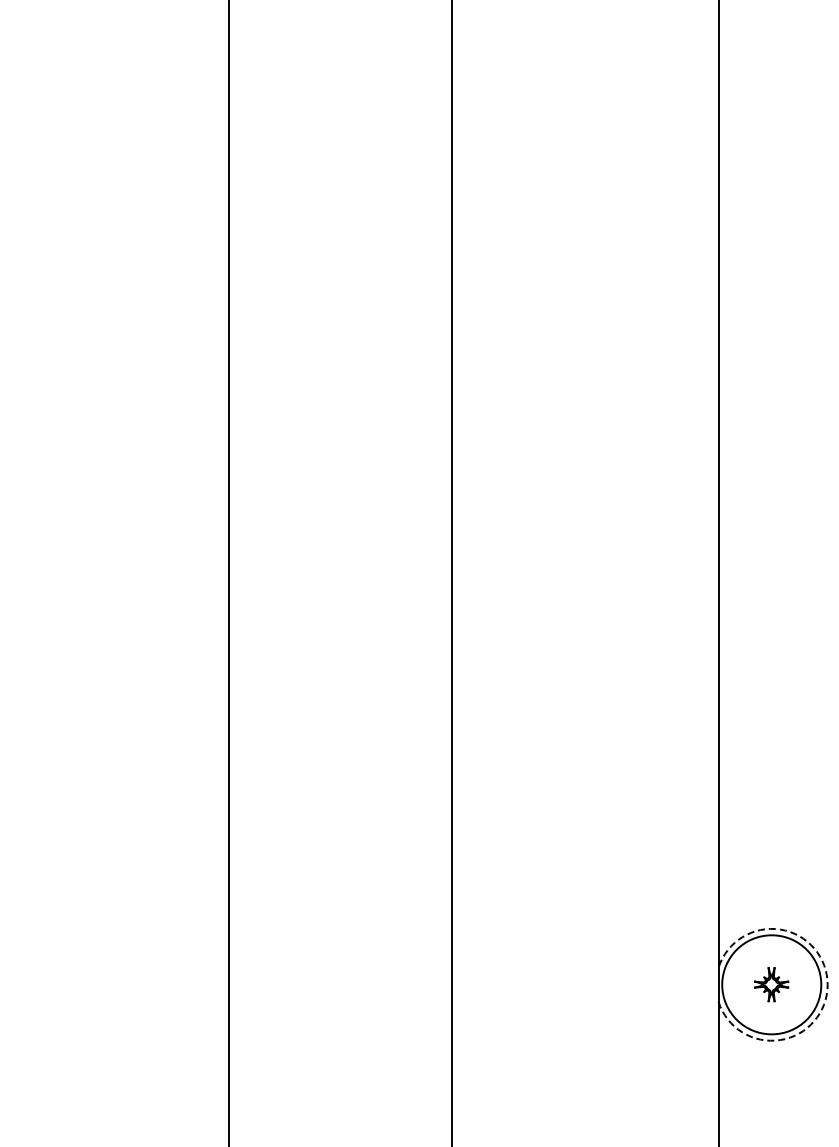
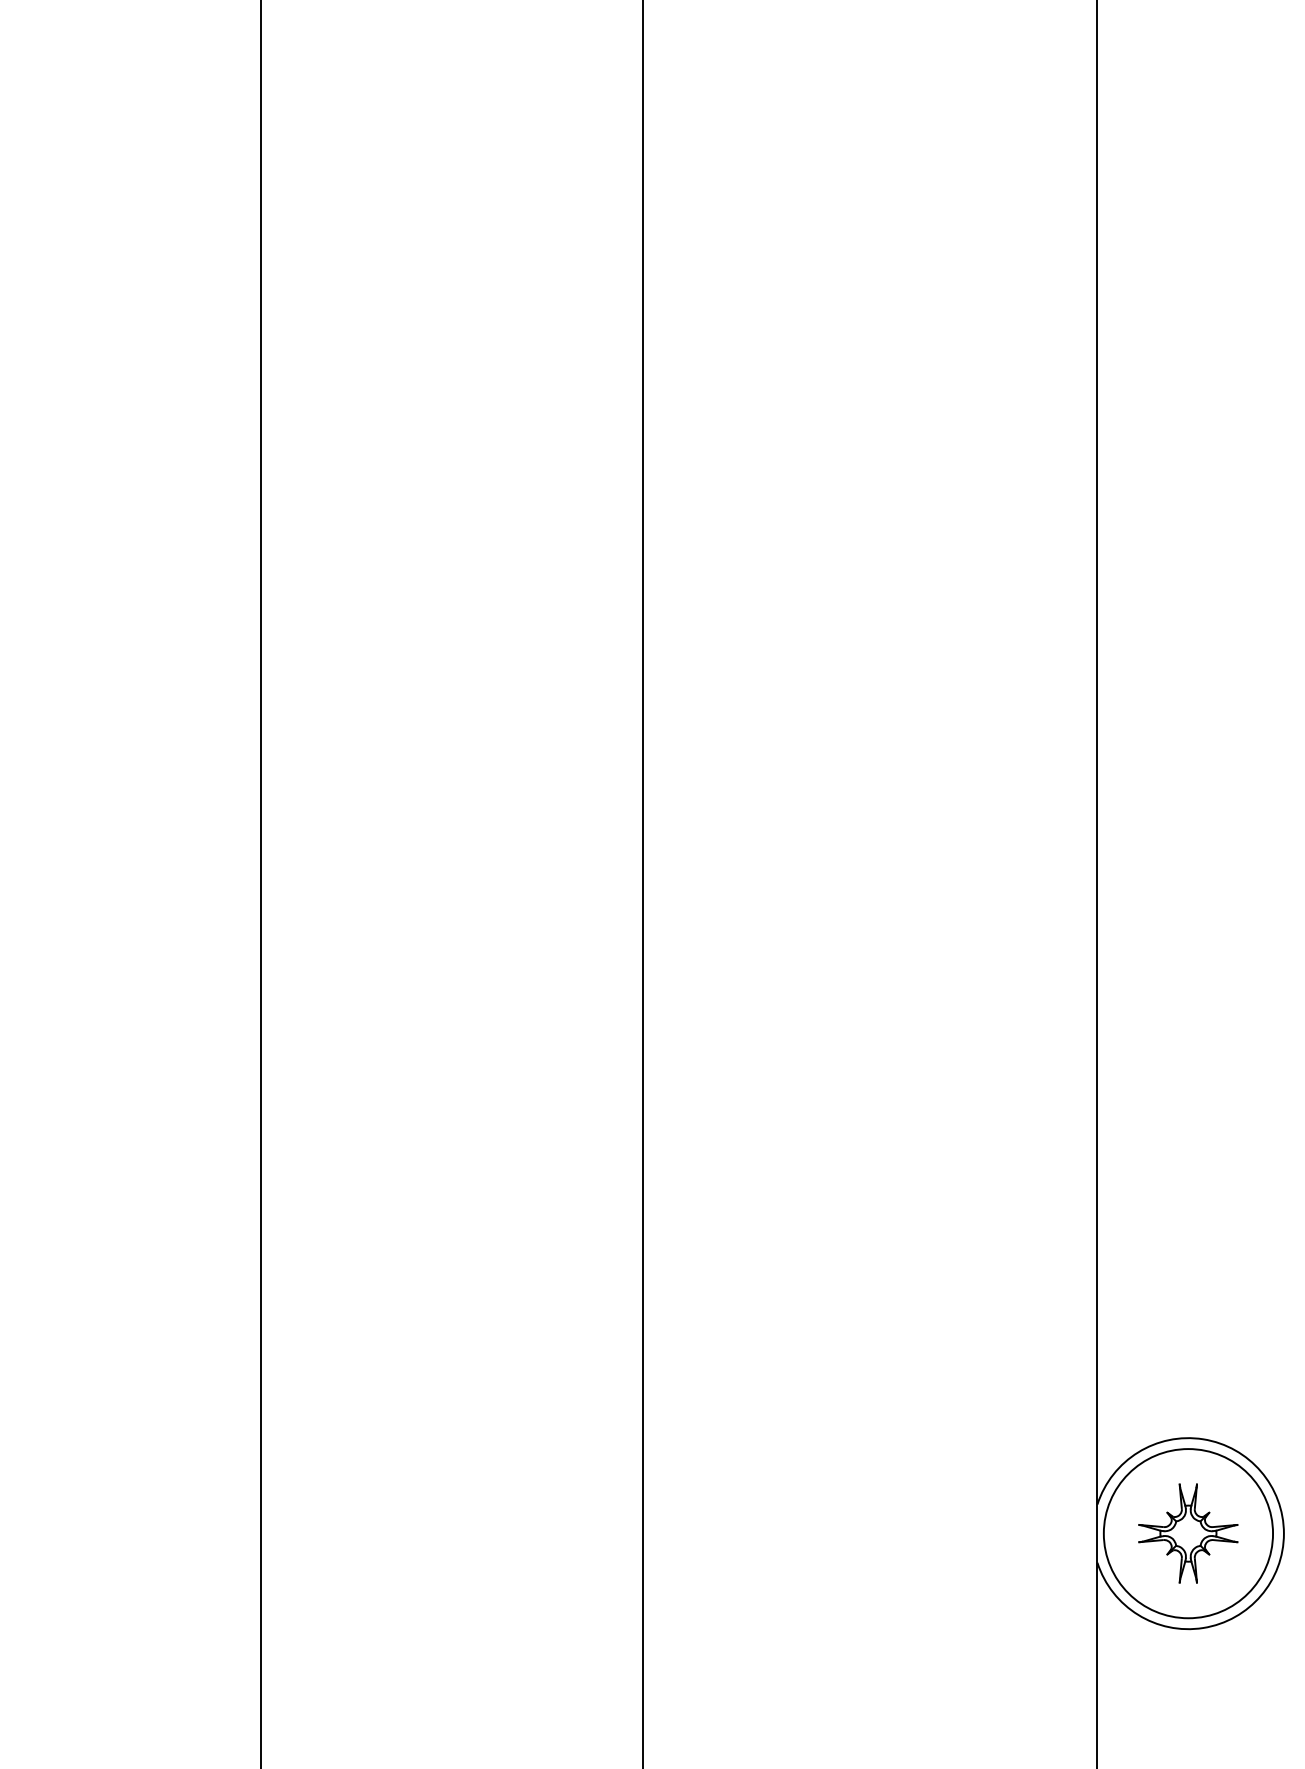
part: (771, 984) -> (1187, 1533), size x1.67
arc: (827, 984) -> (1283, 1533), dashed -> solid

